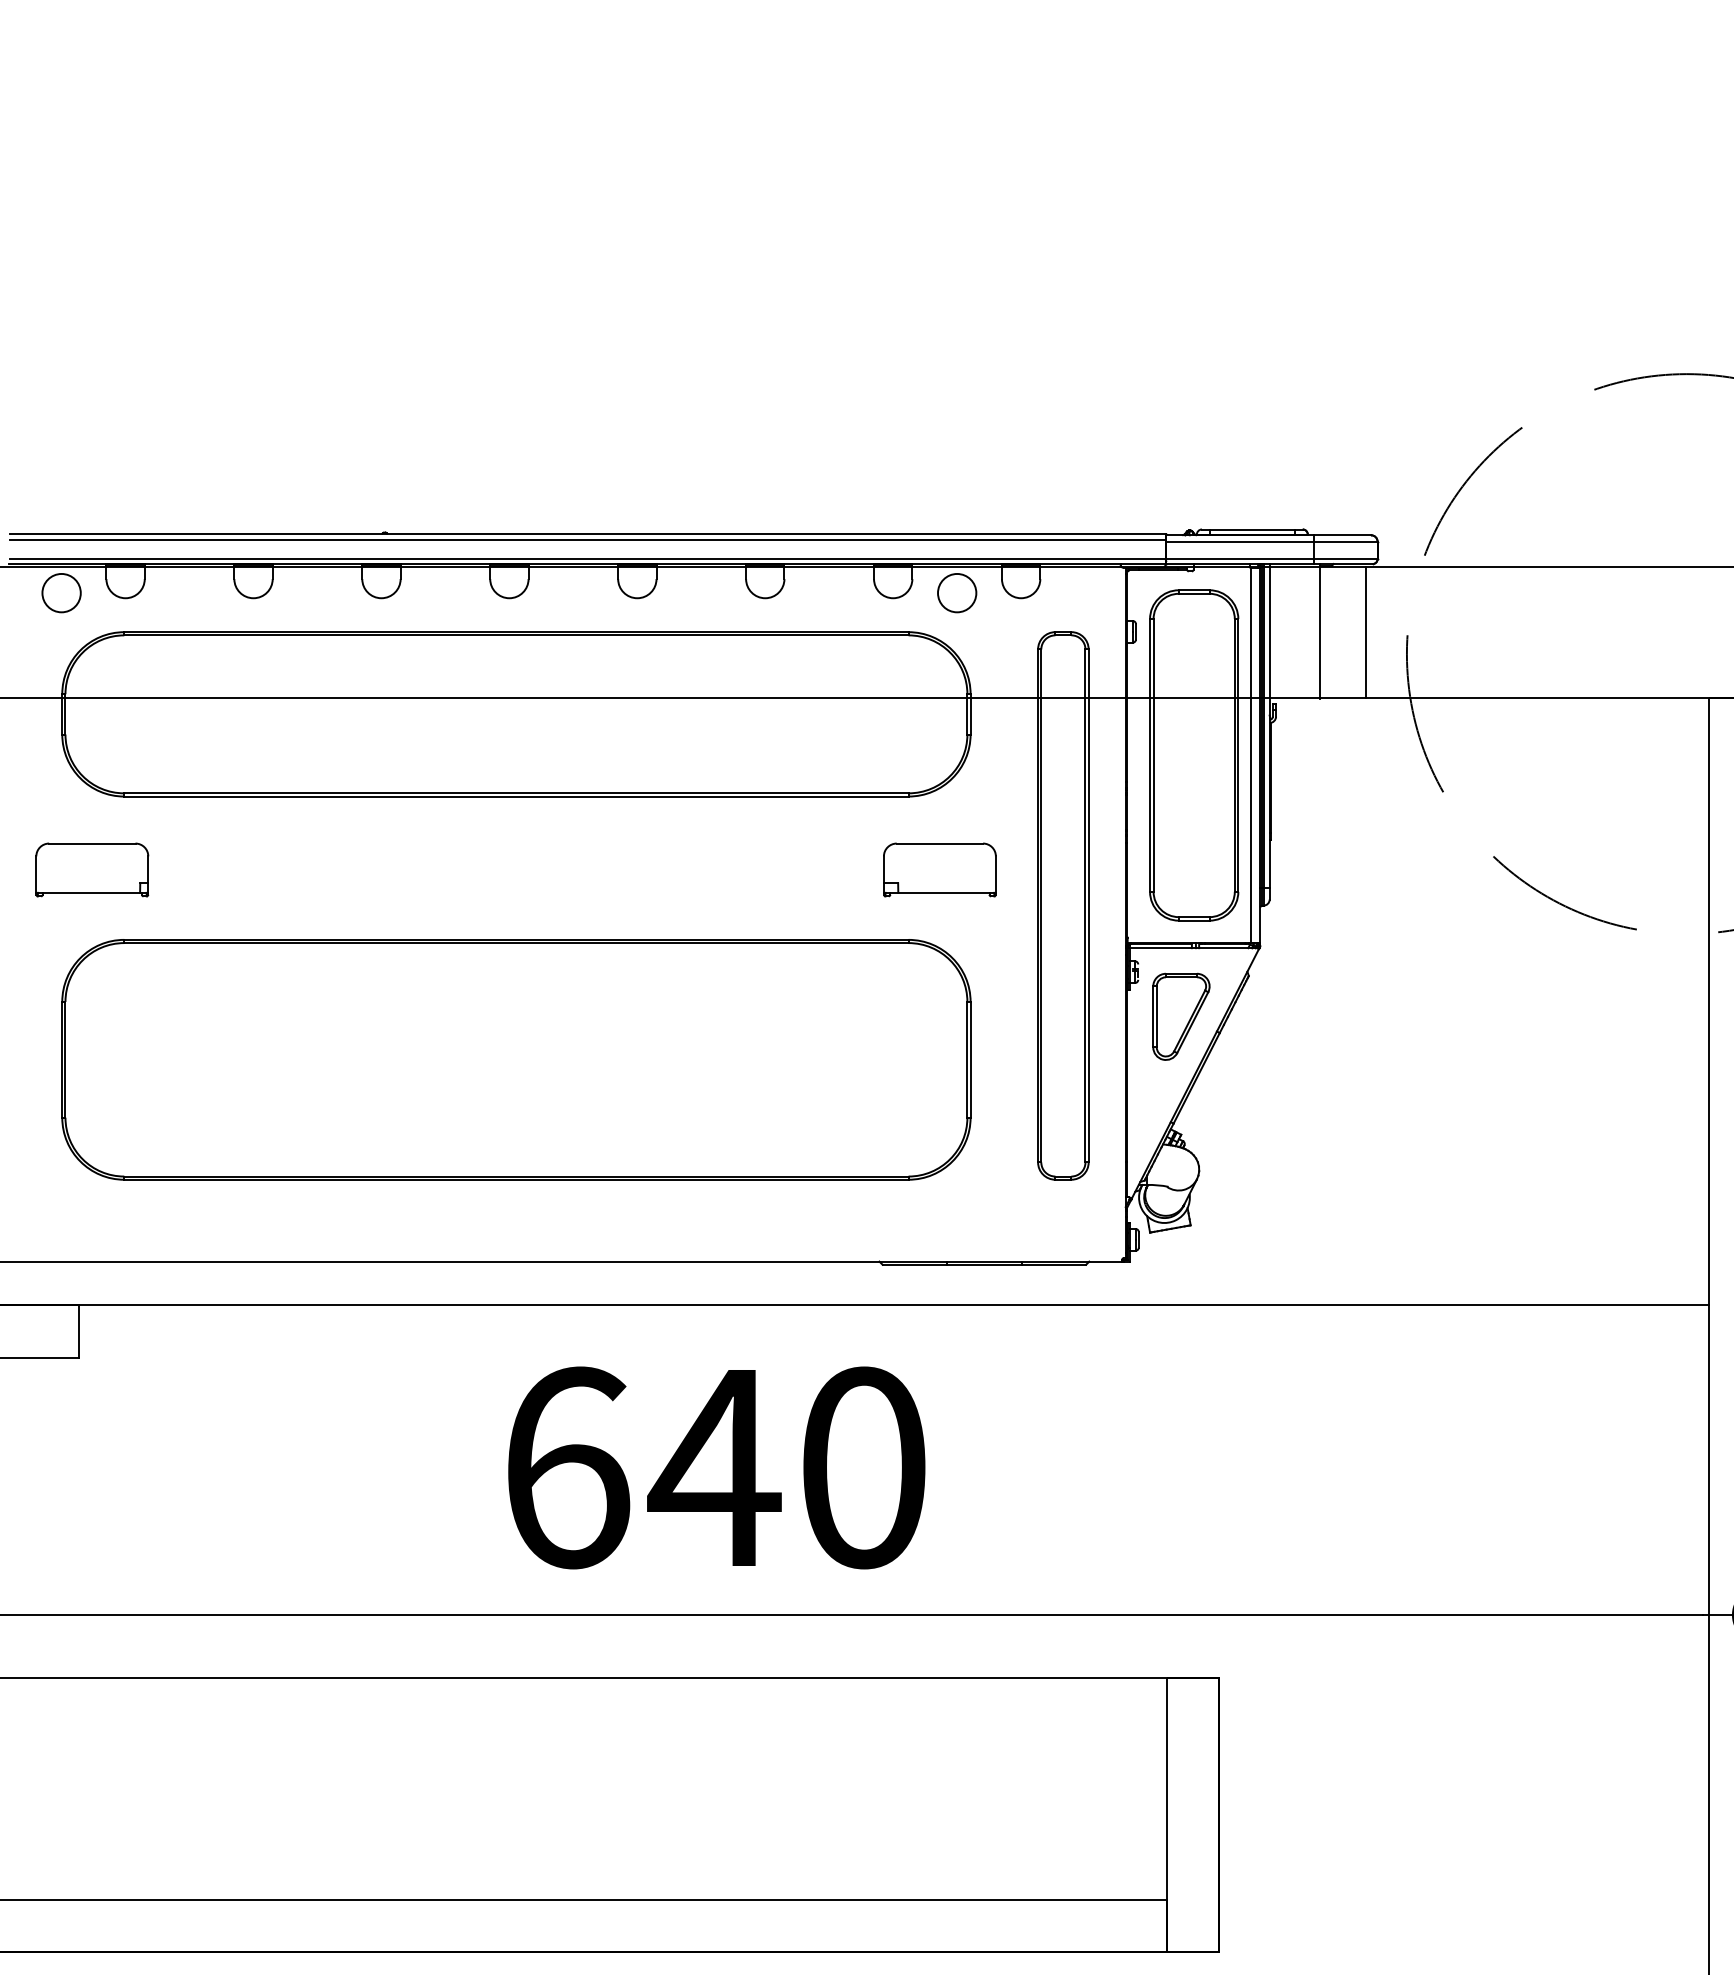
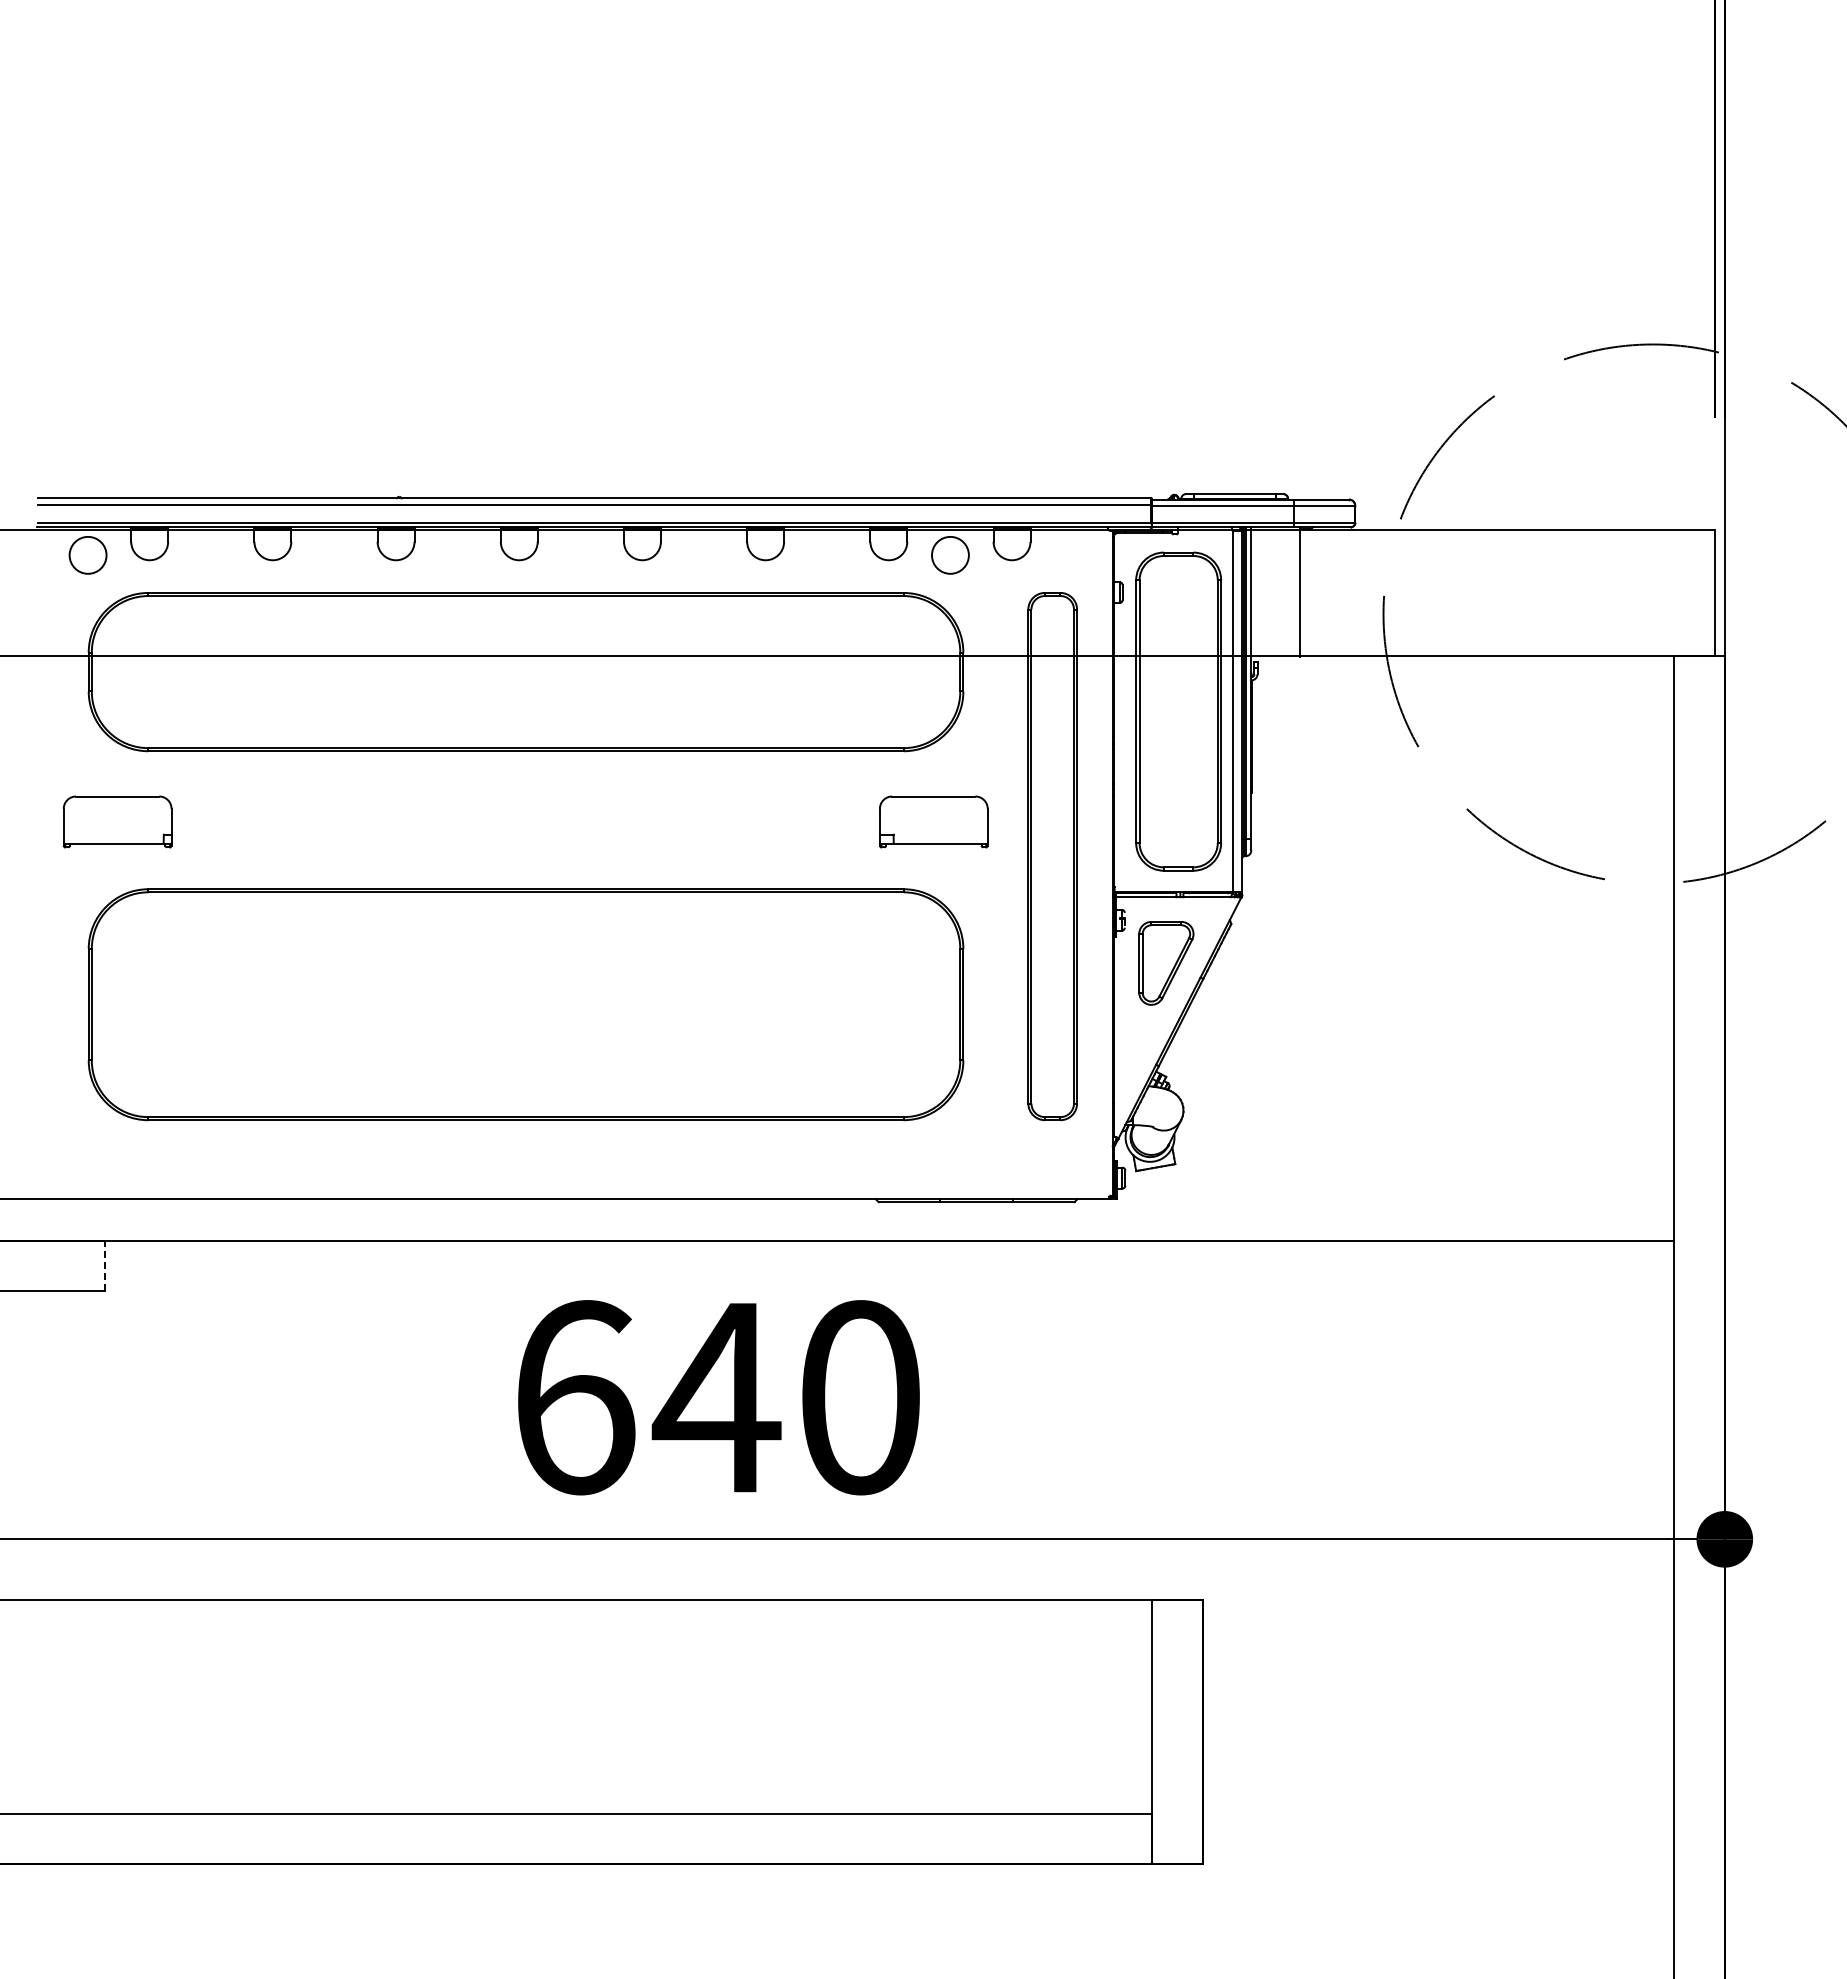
line: (1366, 631) -> (1344, 592), removed
line: (78, 1330) -> (104, 1265), solid -> dashed

